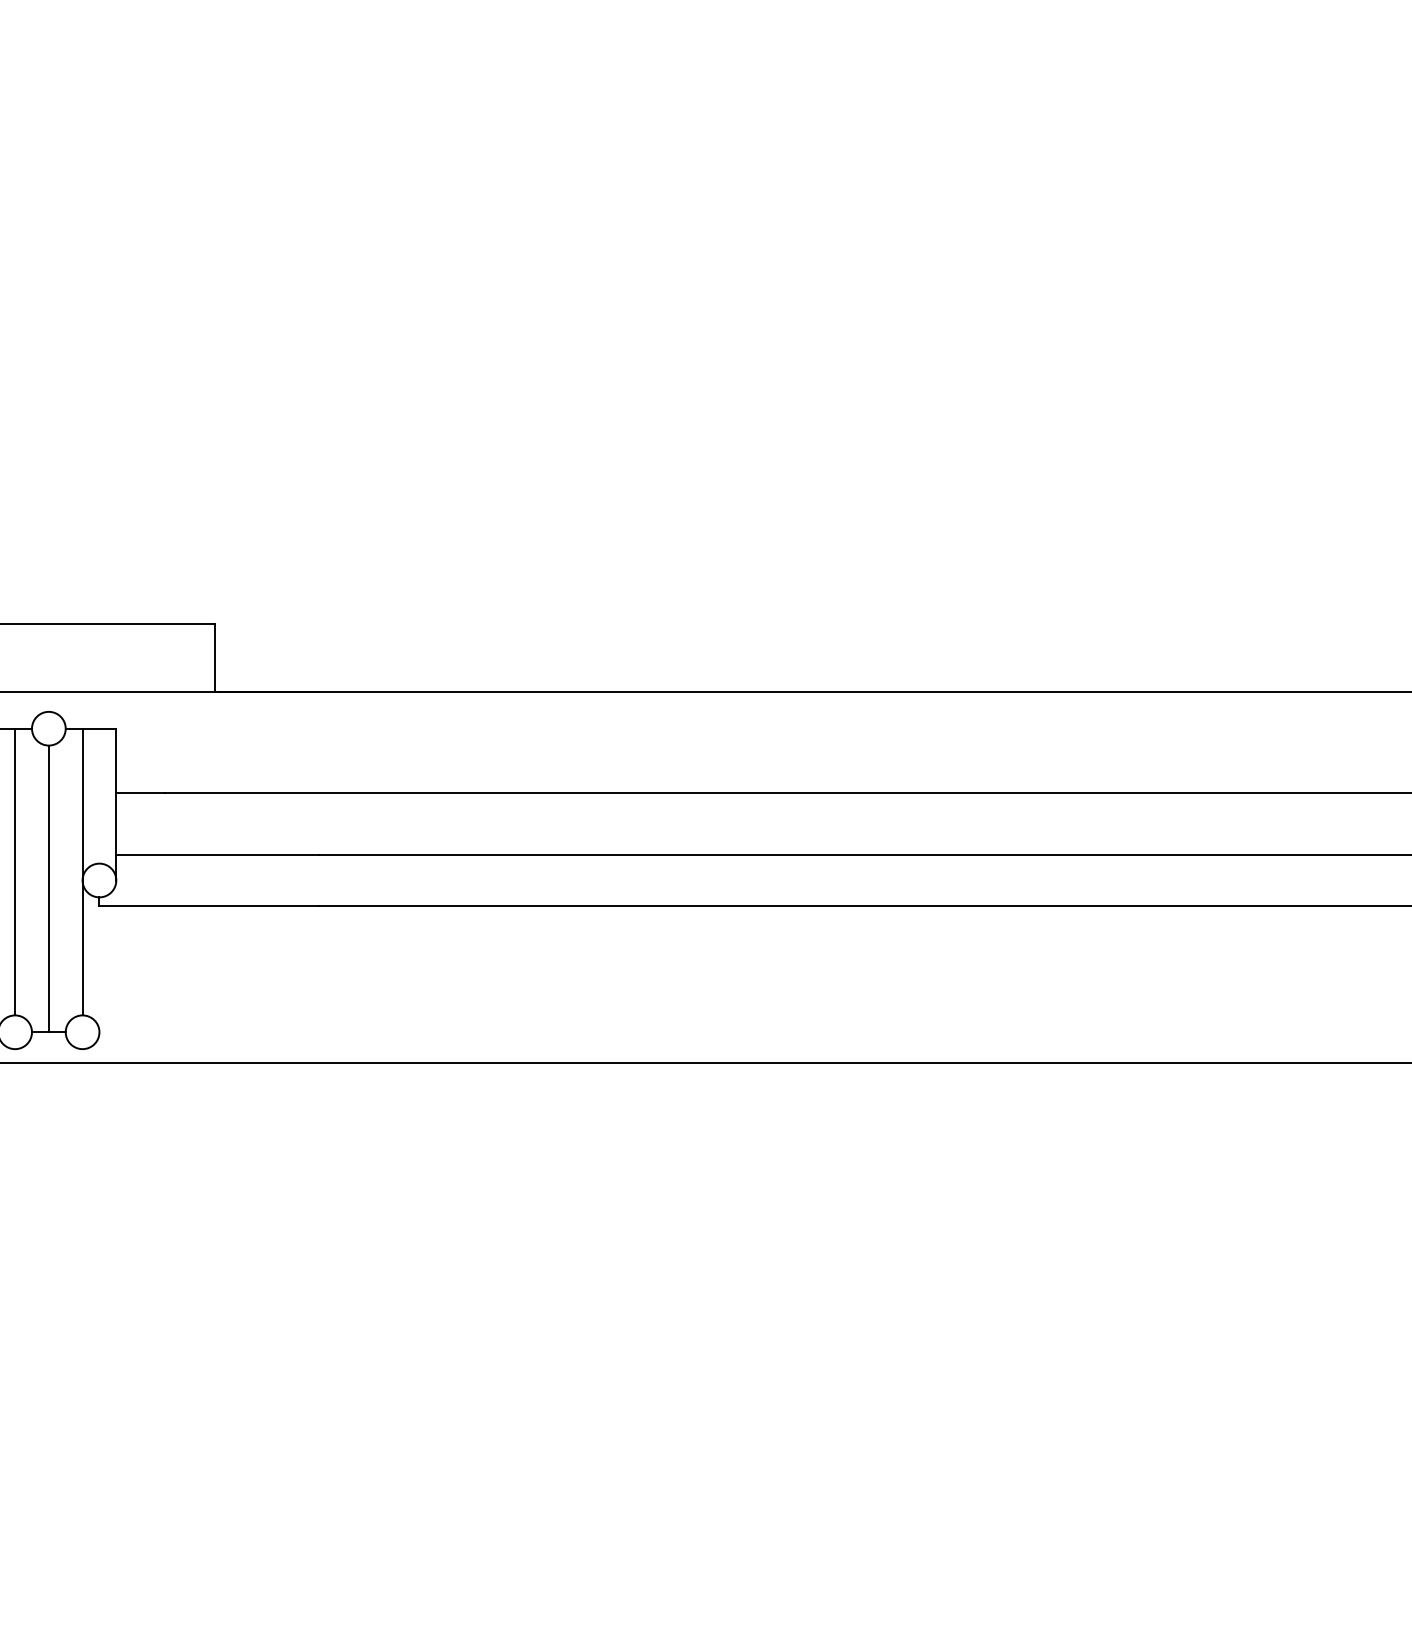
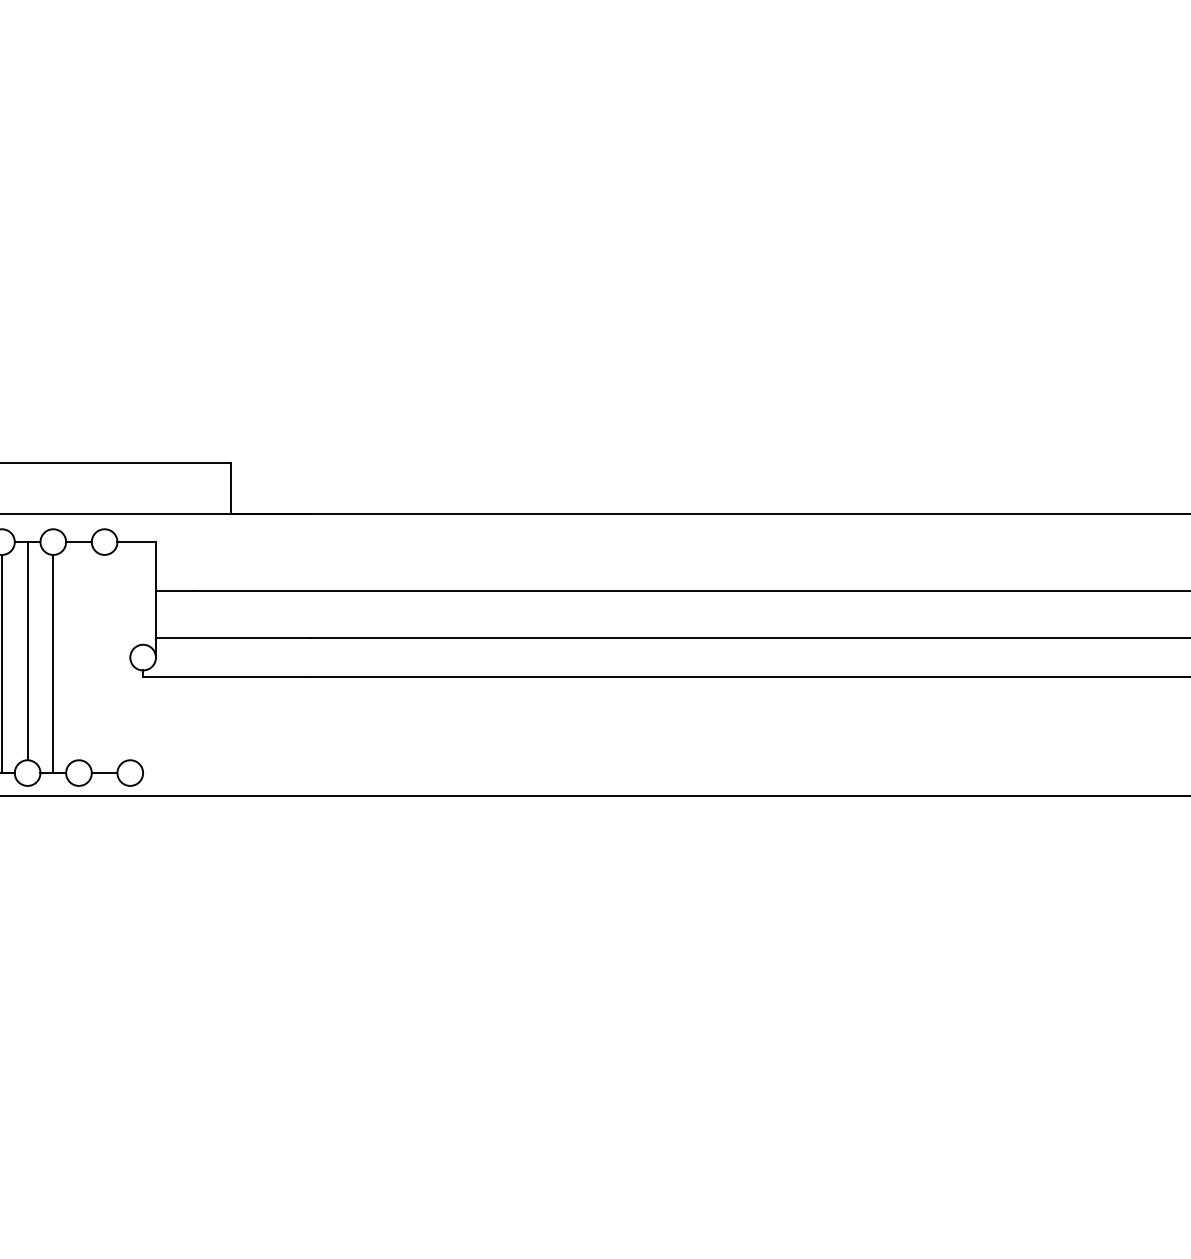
line: (14, 872) -> (78, 651), removed
line: (82, 872) -> (130, 651), removed
line: (48, 888) -> (104, 663), removed

